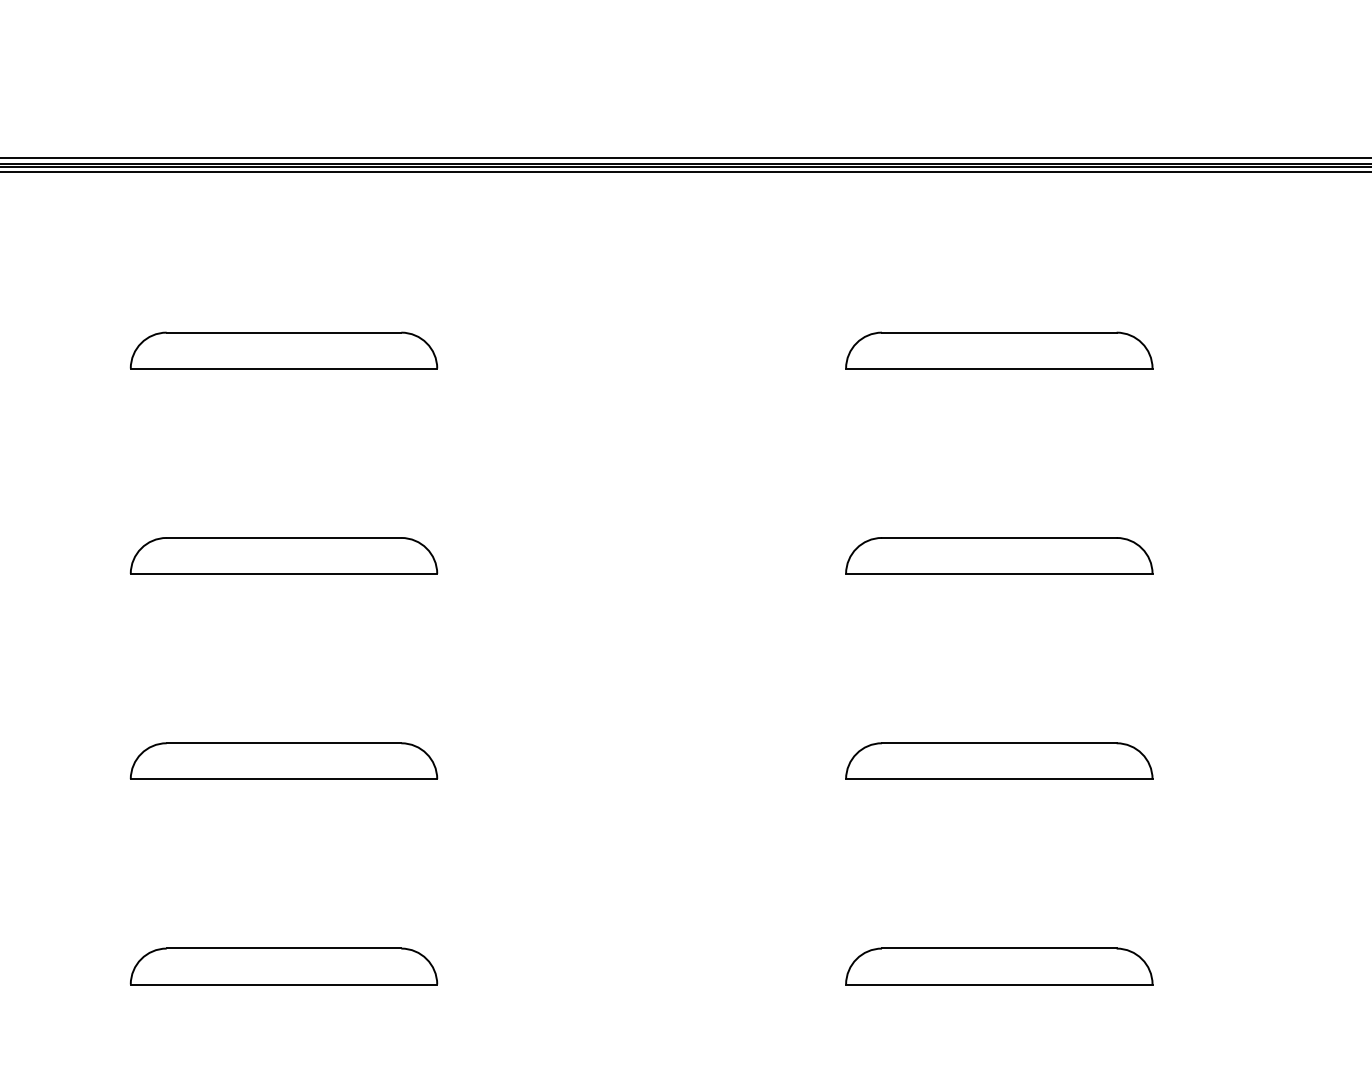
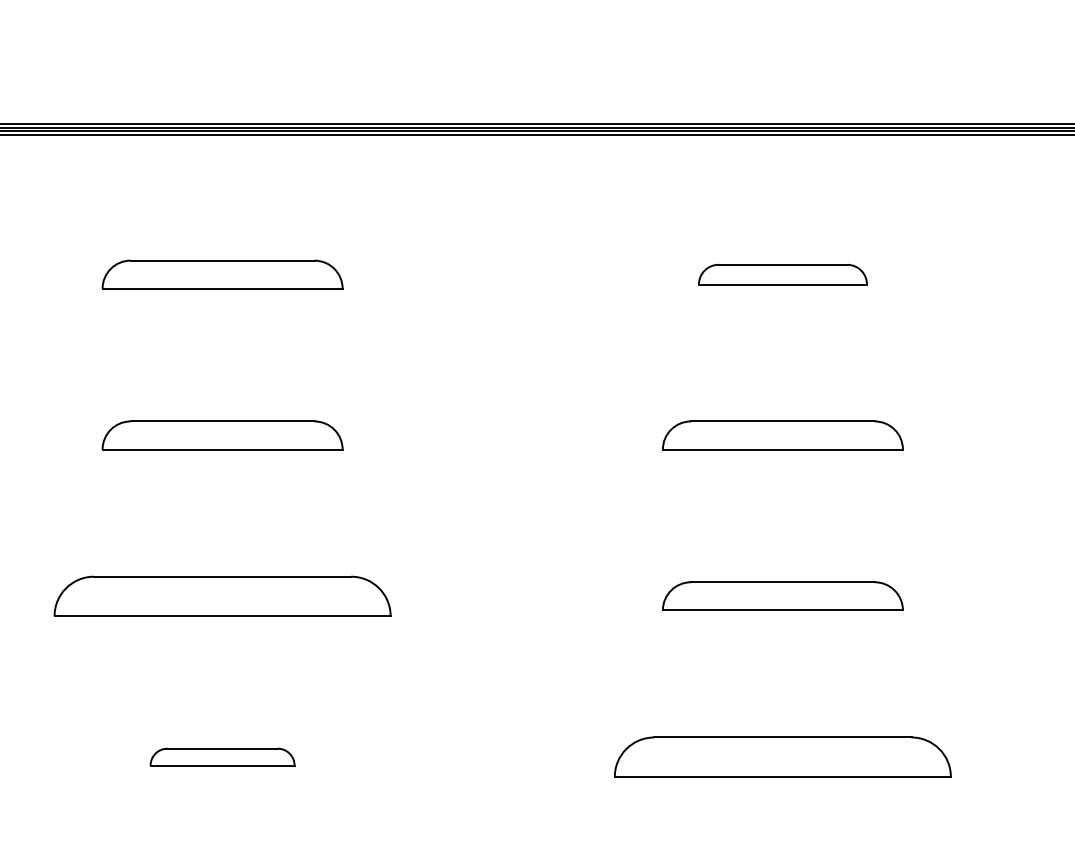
part: (999, 350) -> (783, 274), size x0.7
part: (283, 760) -> (222, 595), size x1.4
part: (283, 966) -> (222, 757), size x0.6
part: (999, 966) -> (783, 757), size x1.4

